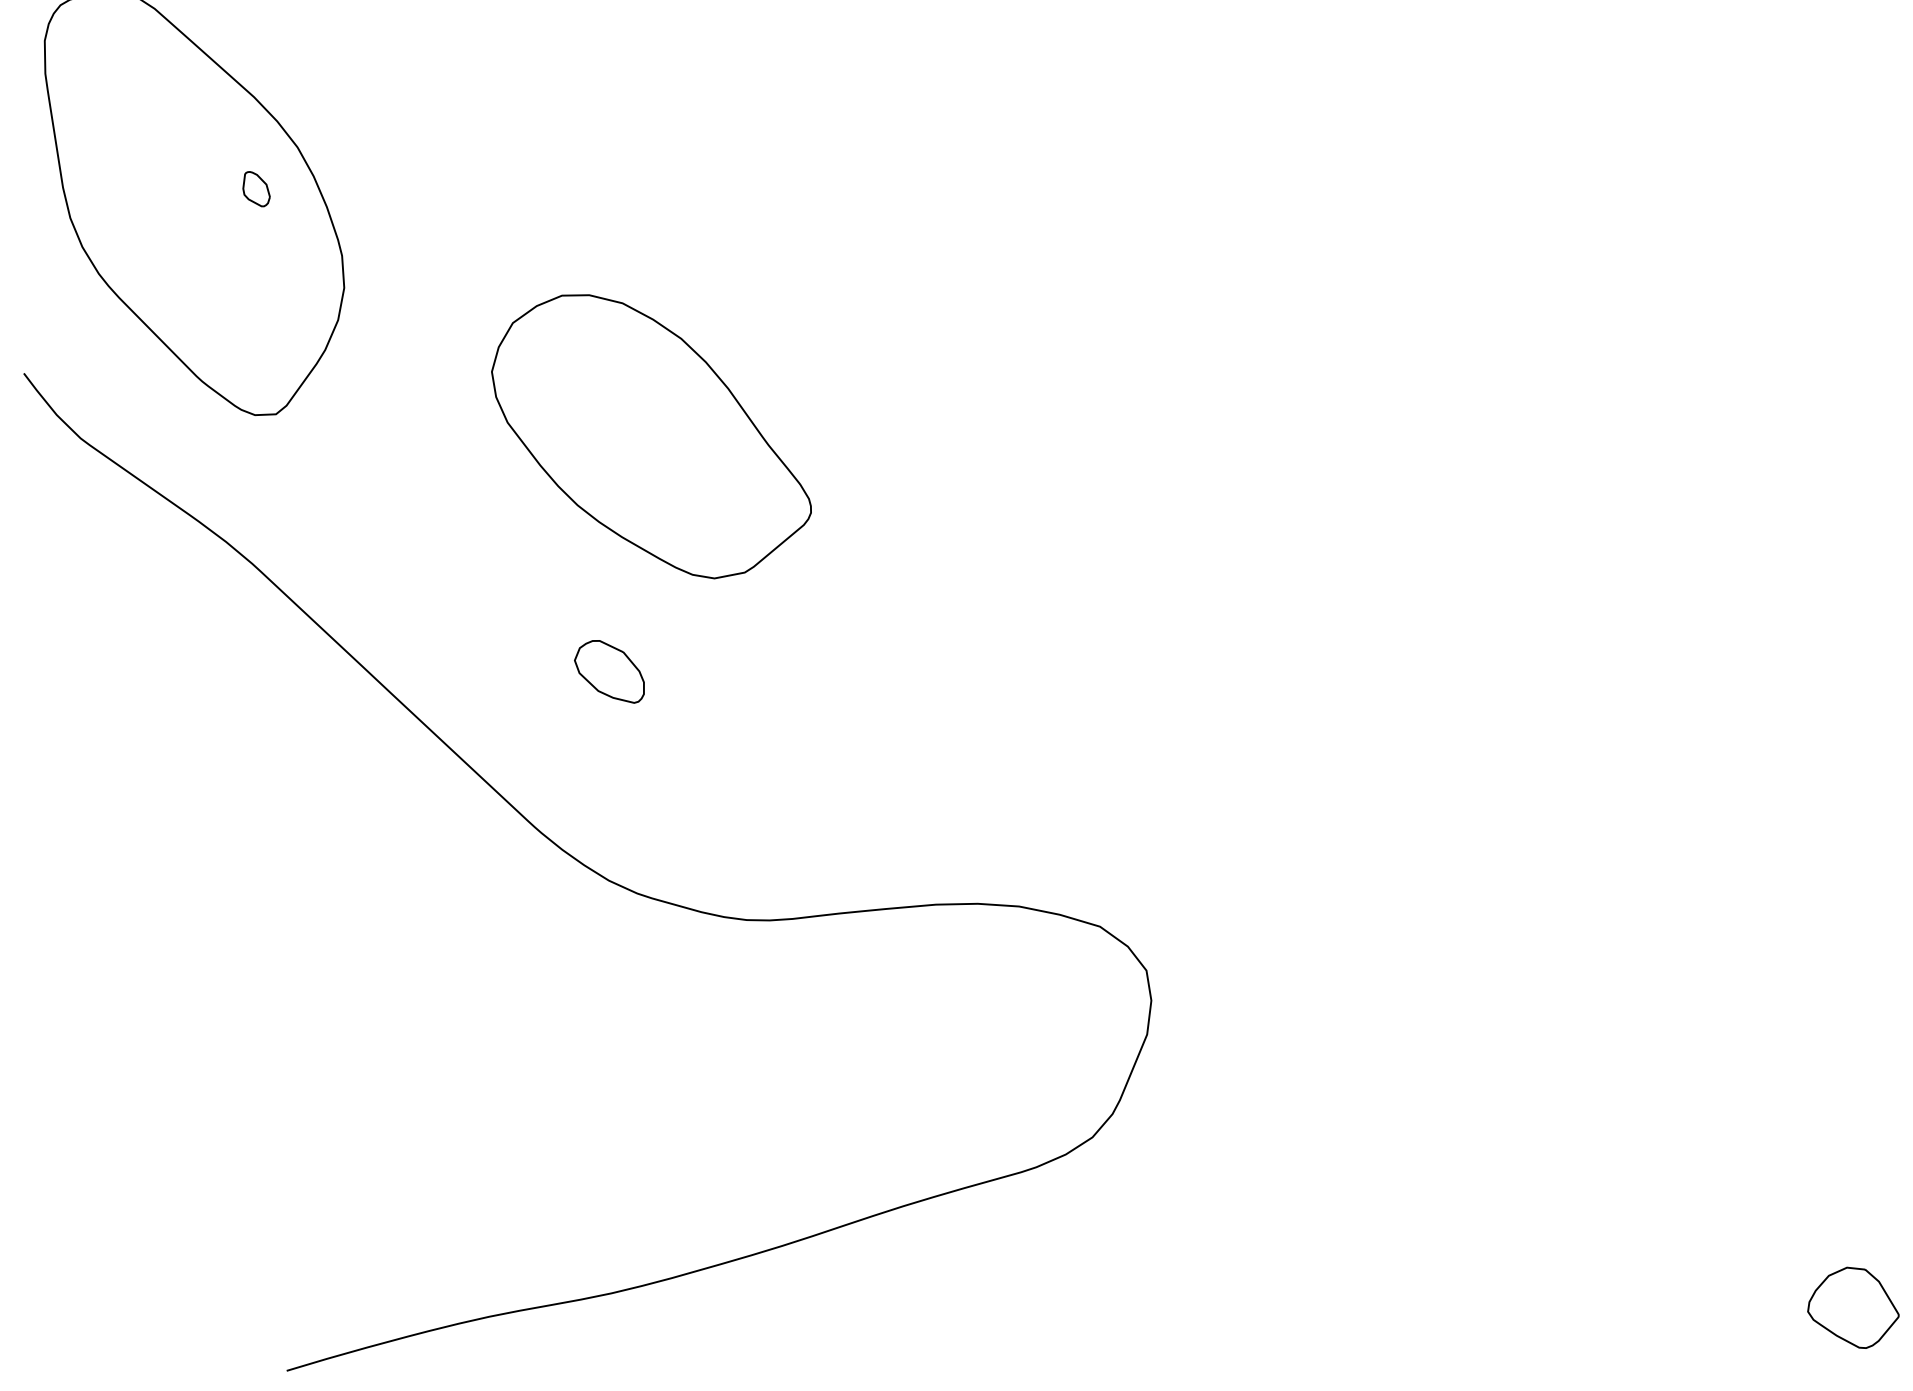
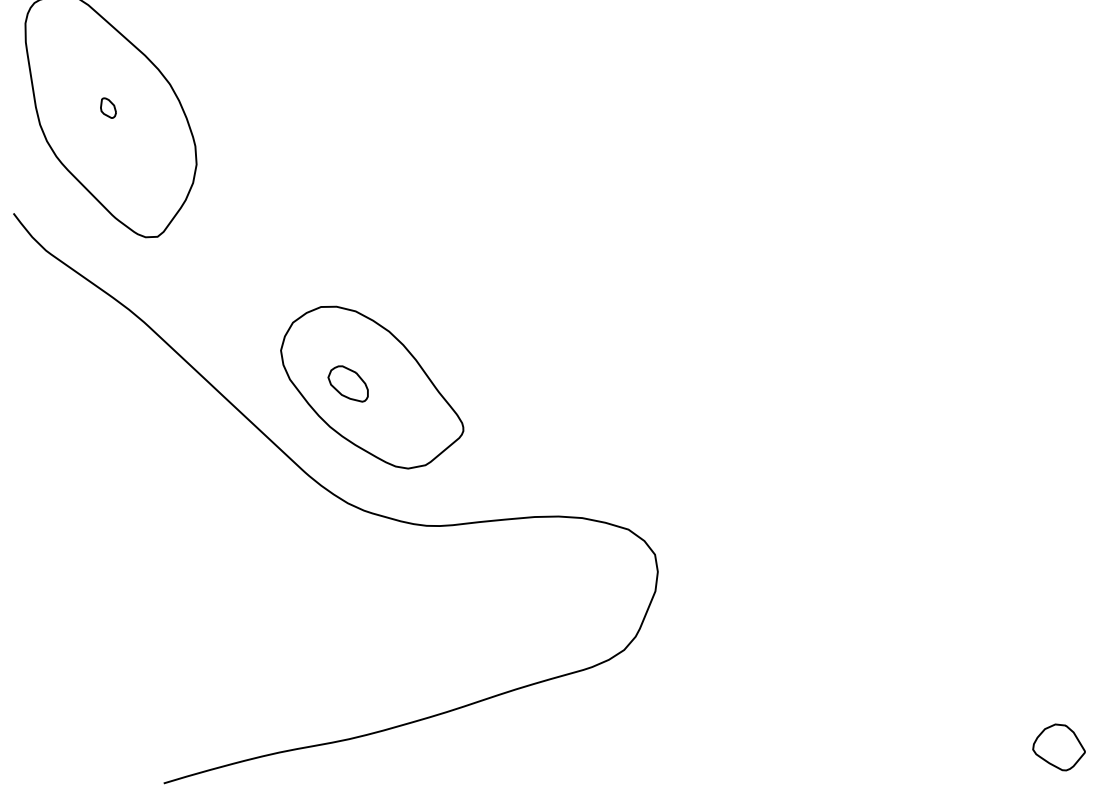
part: (256, 188) -> (108, 107), moved
part: (652, 436) -> (372, 387), moved

